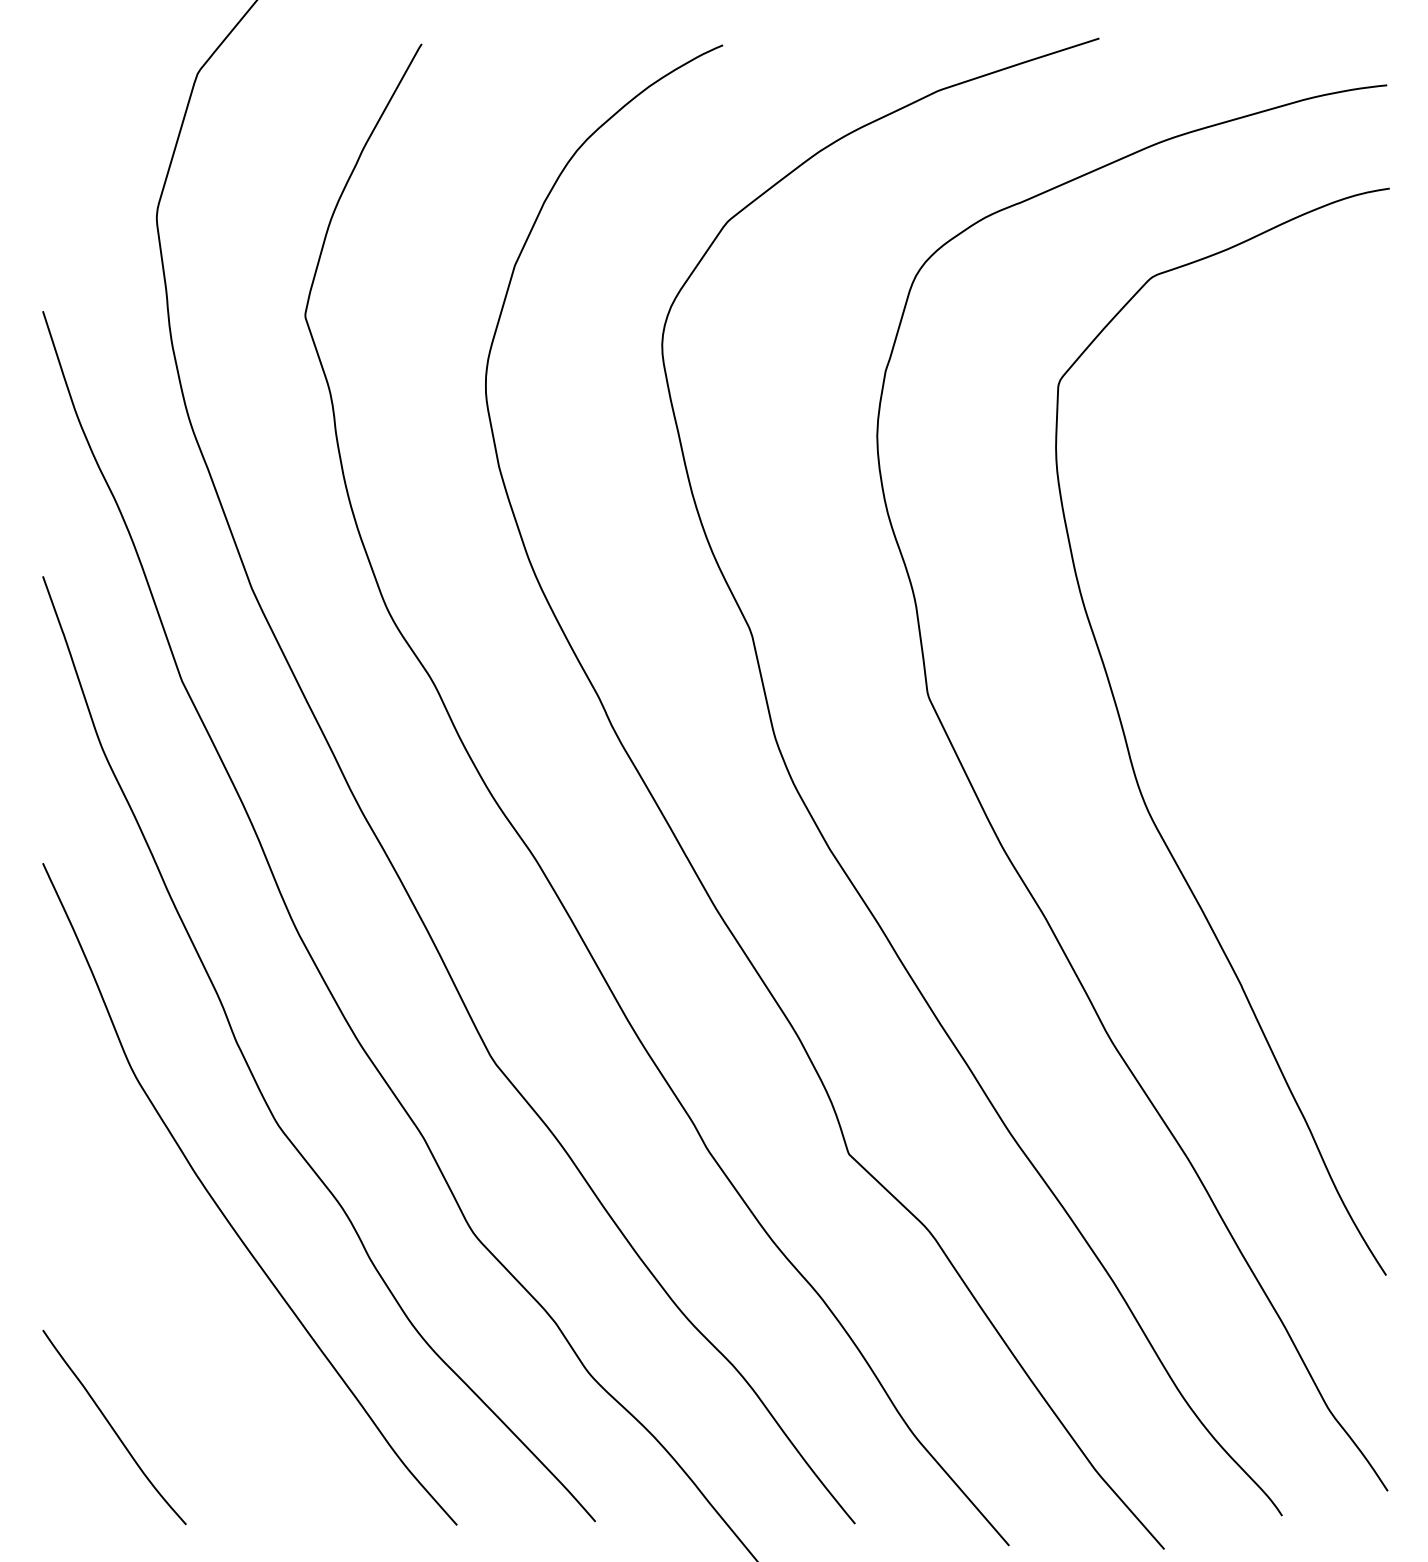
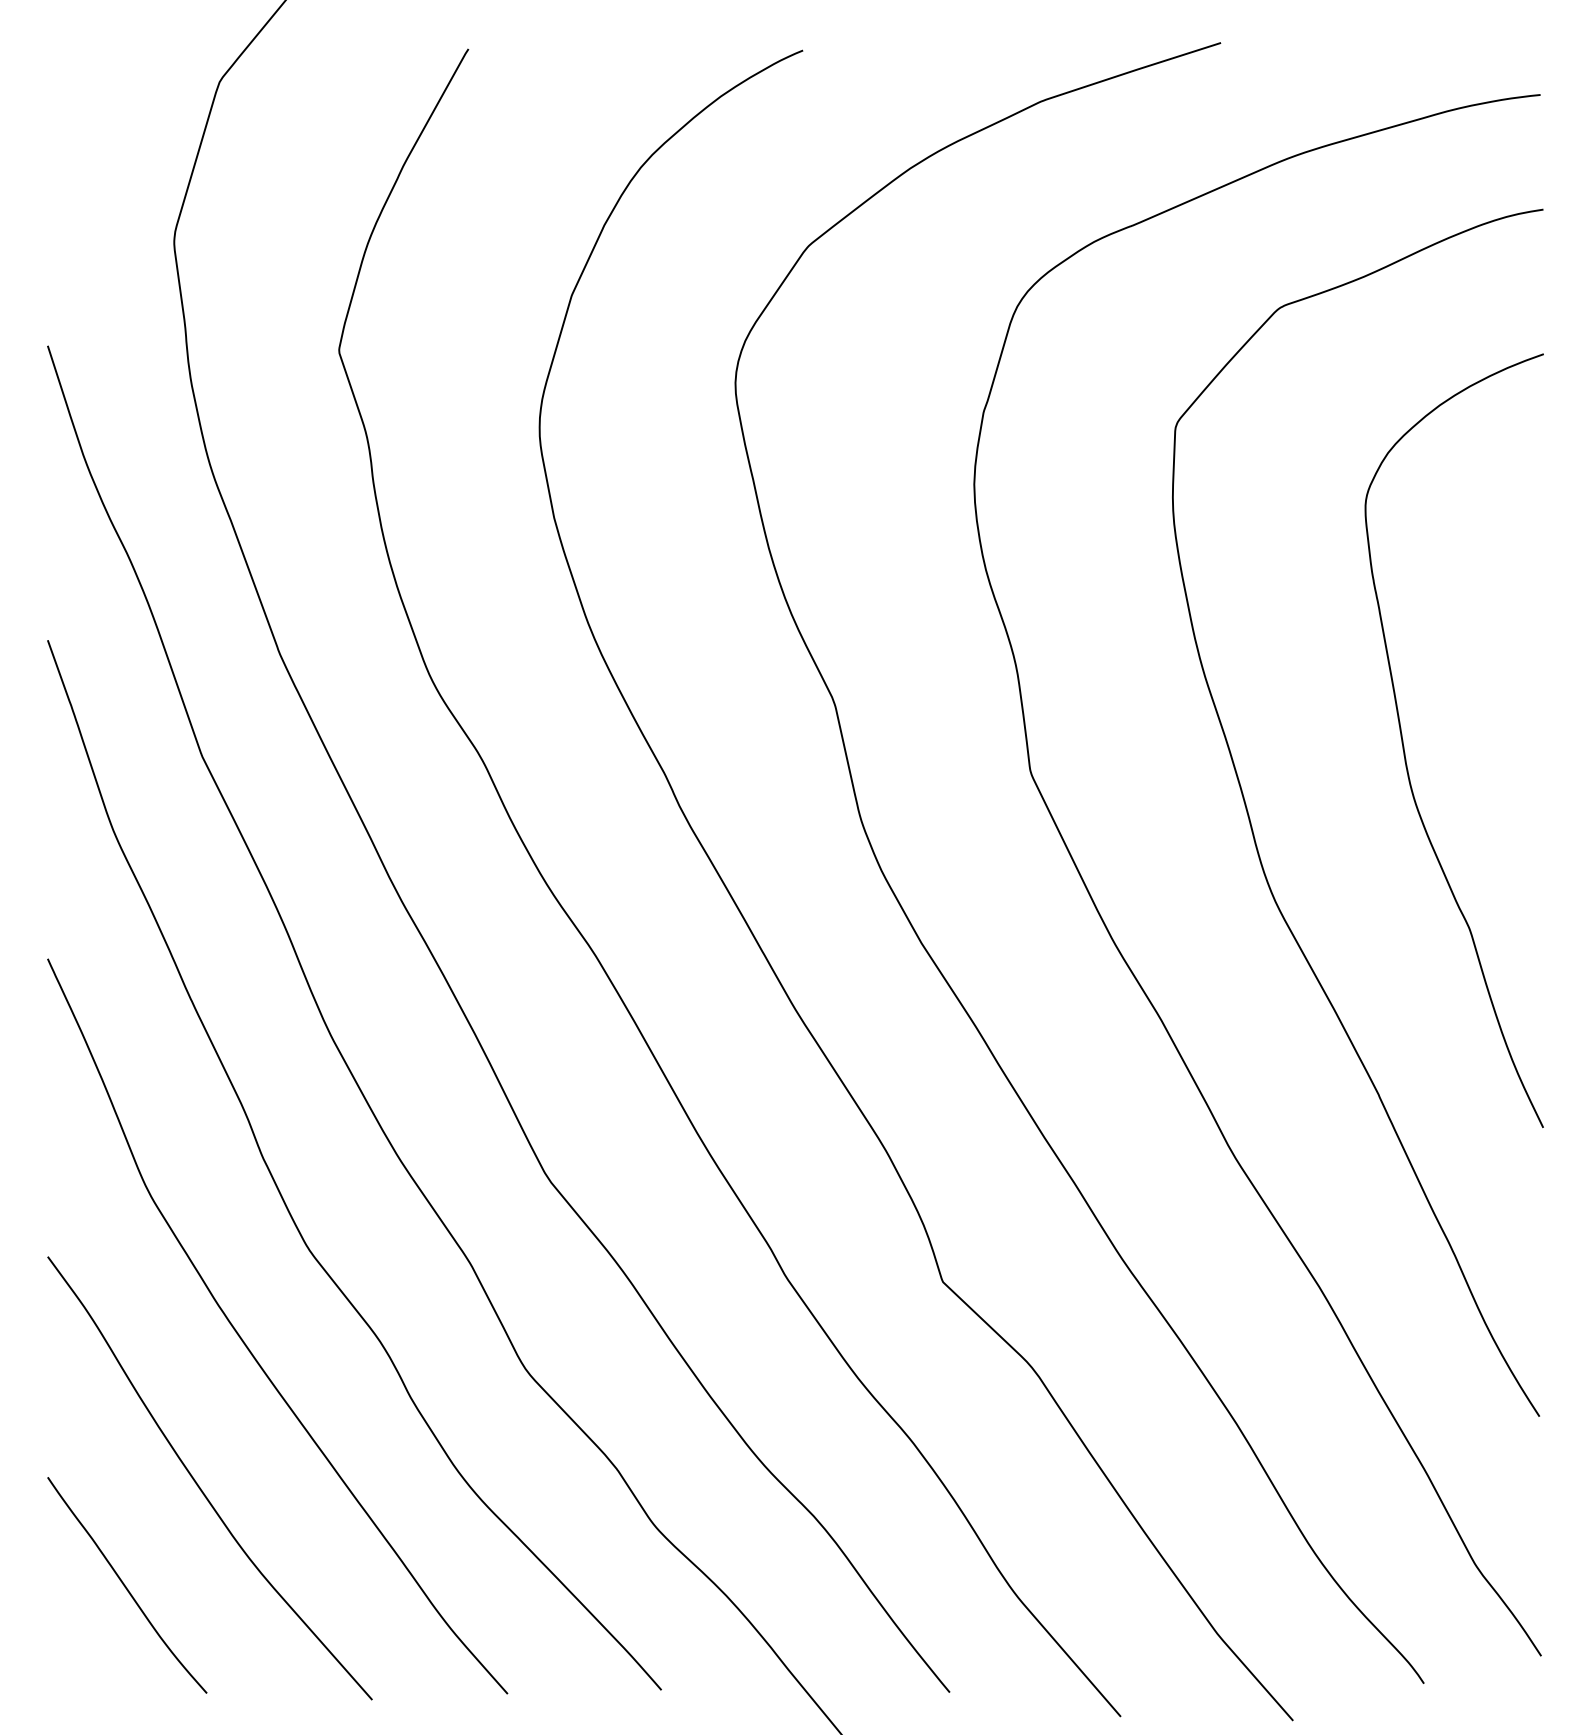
curve: (1264, 672) -> (1404, 746), added
curve: (179, 1337) -> (199, 1485), added

